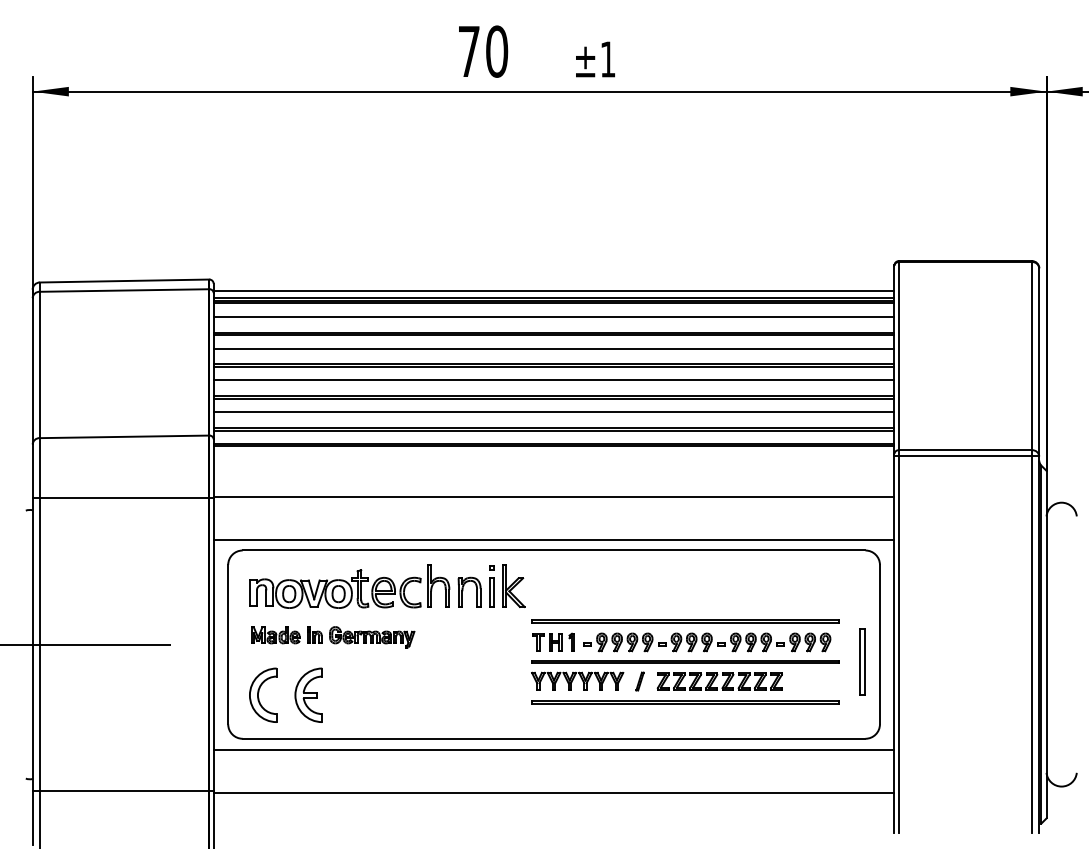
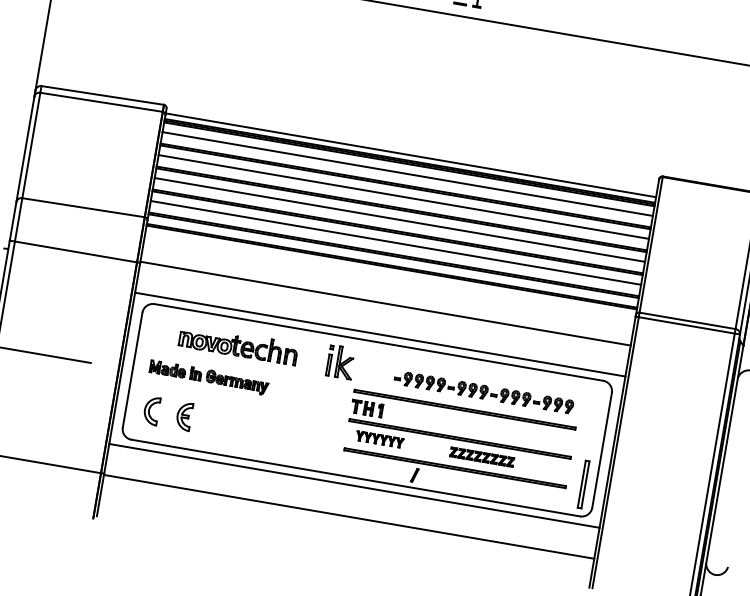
part: (365, 586) -> (238, 345), size x0.7
part: (707, 642) -> (484, 392), moved
part: (862, 661) -> (583, 484), moved
part: (577, 680) -> (379, 438), size x0.7
line: (639, 681) -> (414, 475), moved
part: (719, 681) -> (481, 457), size x0.7
part: (263, 694) -> (151, 410), size x0.7
part: (308, 694) -> (184, 415), size x0.7

